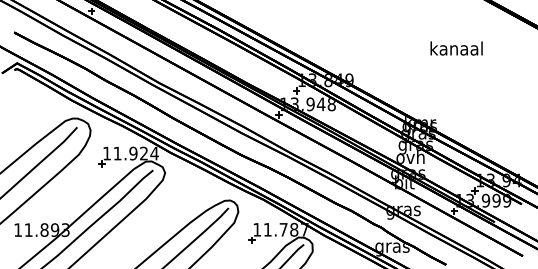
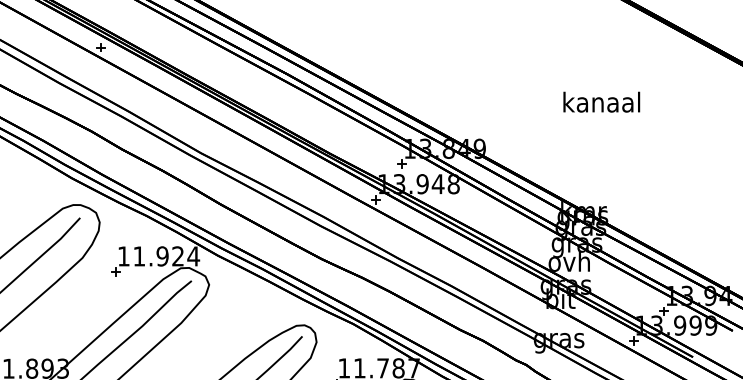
text: (456, 48) -> (601, 102), moved

